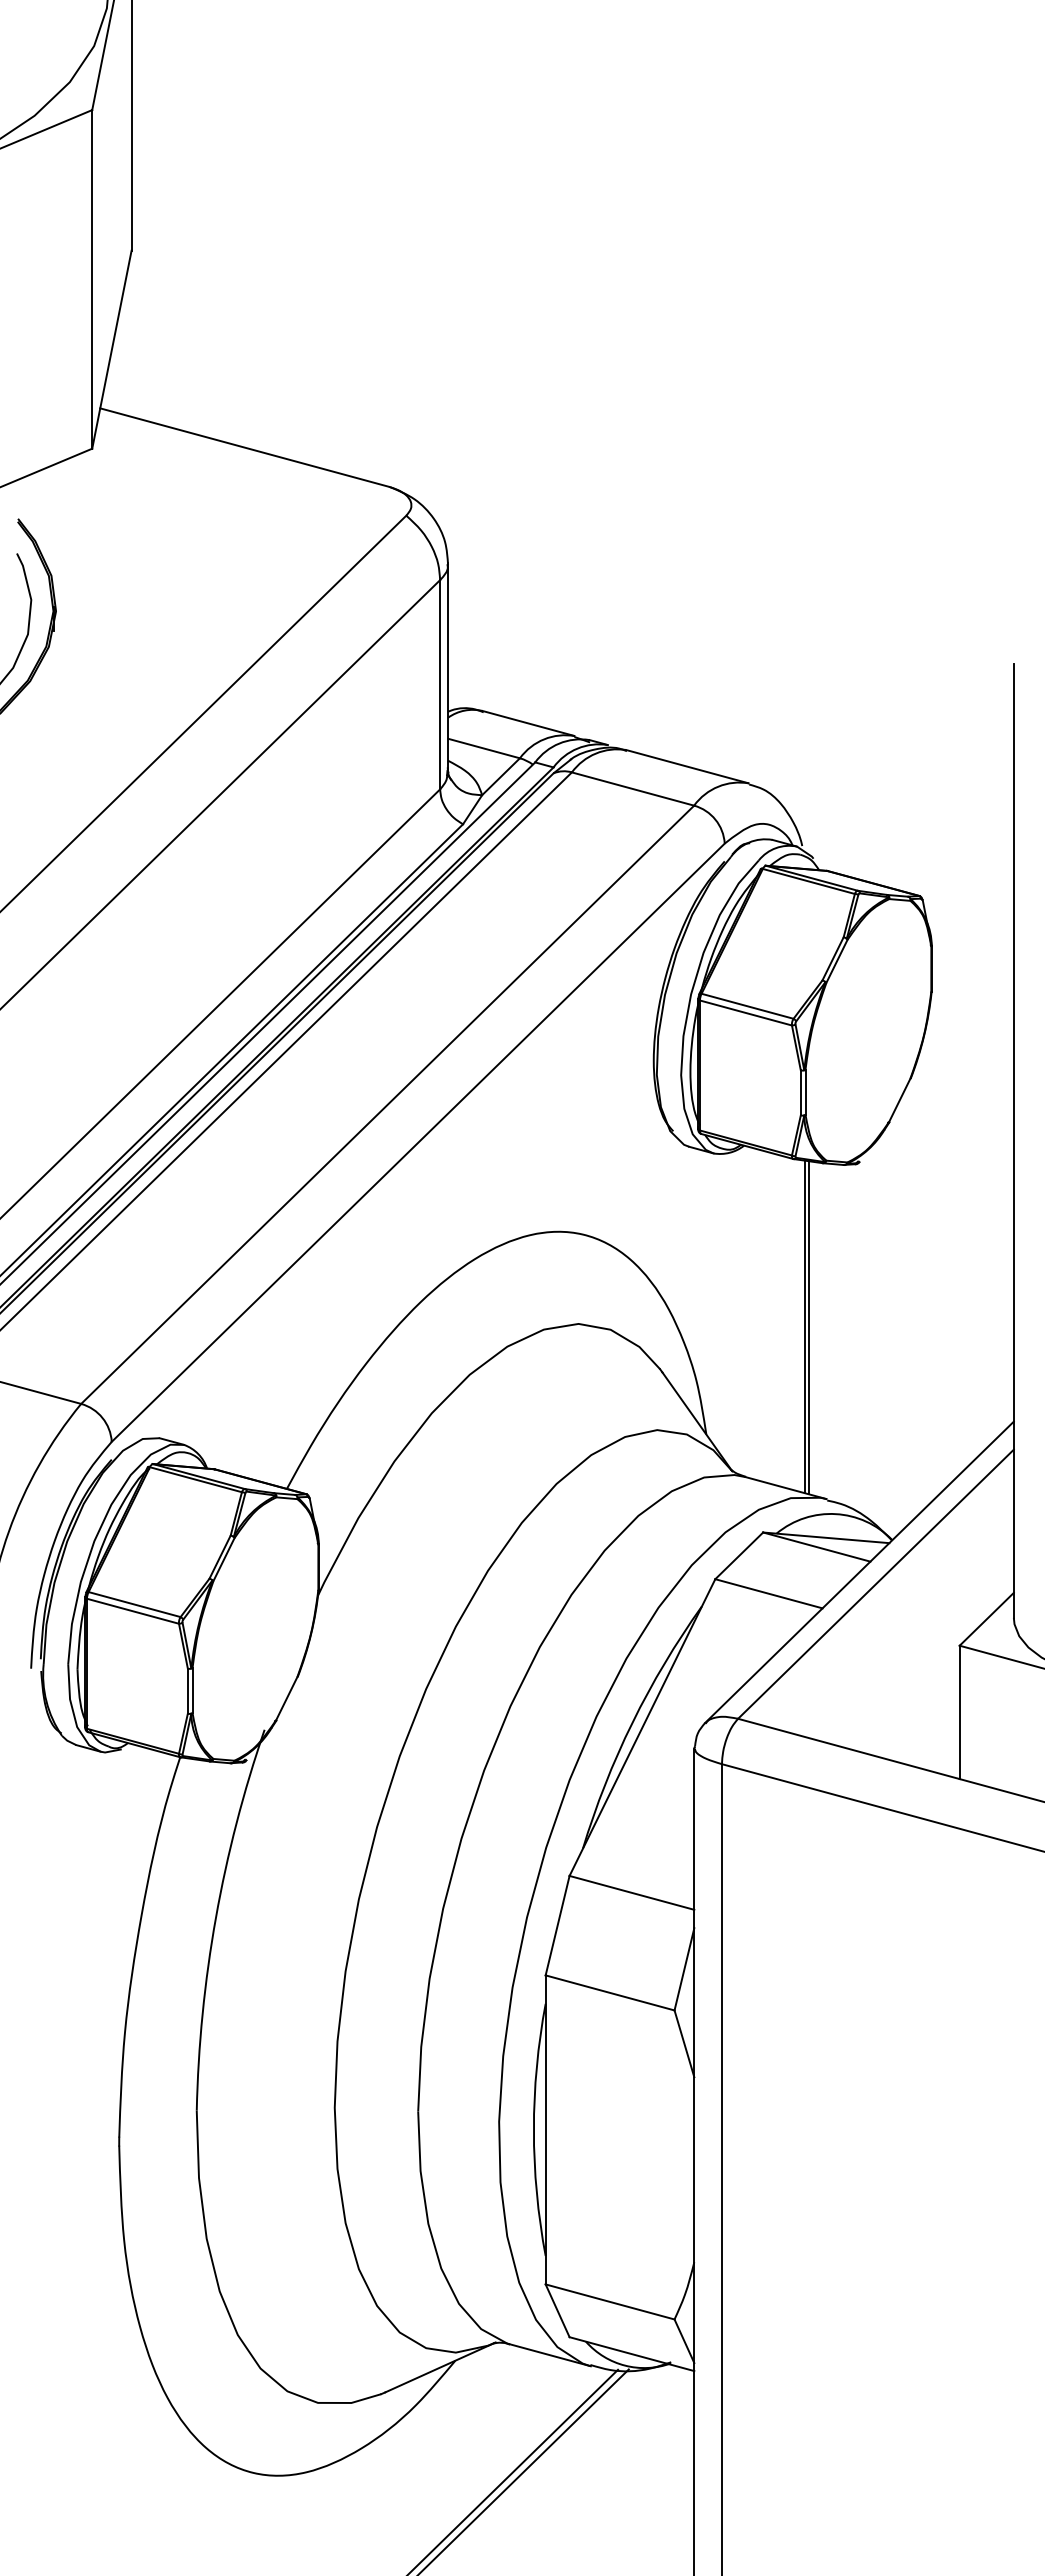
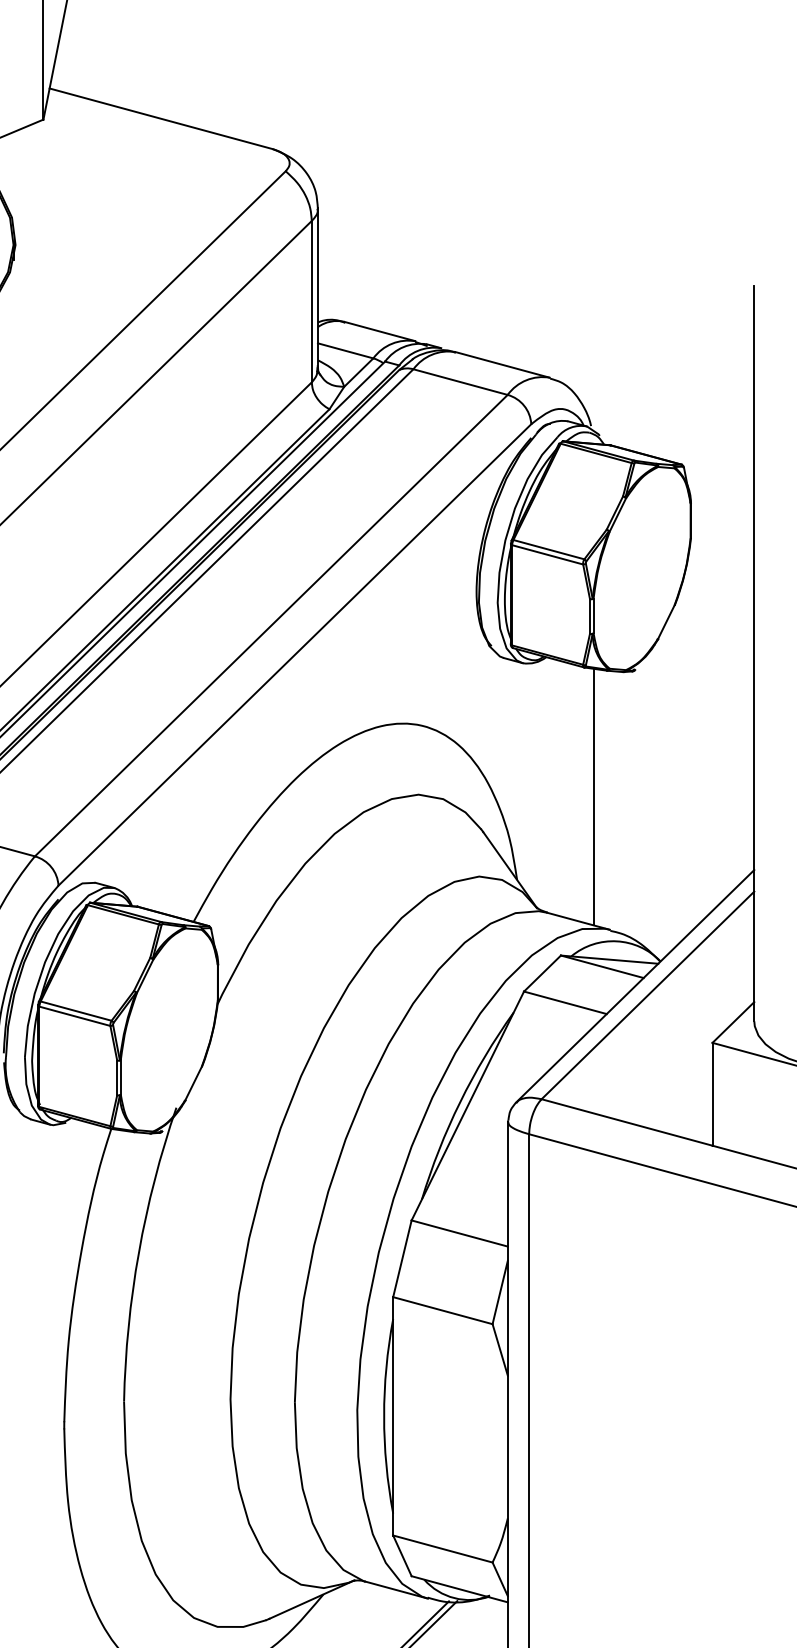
line: (809, 1327) -> (596, 797), removed

